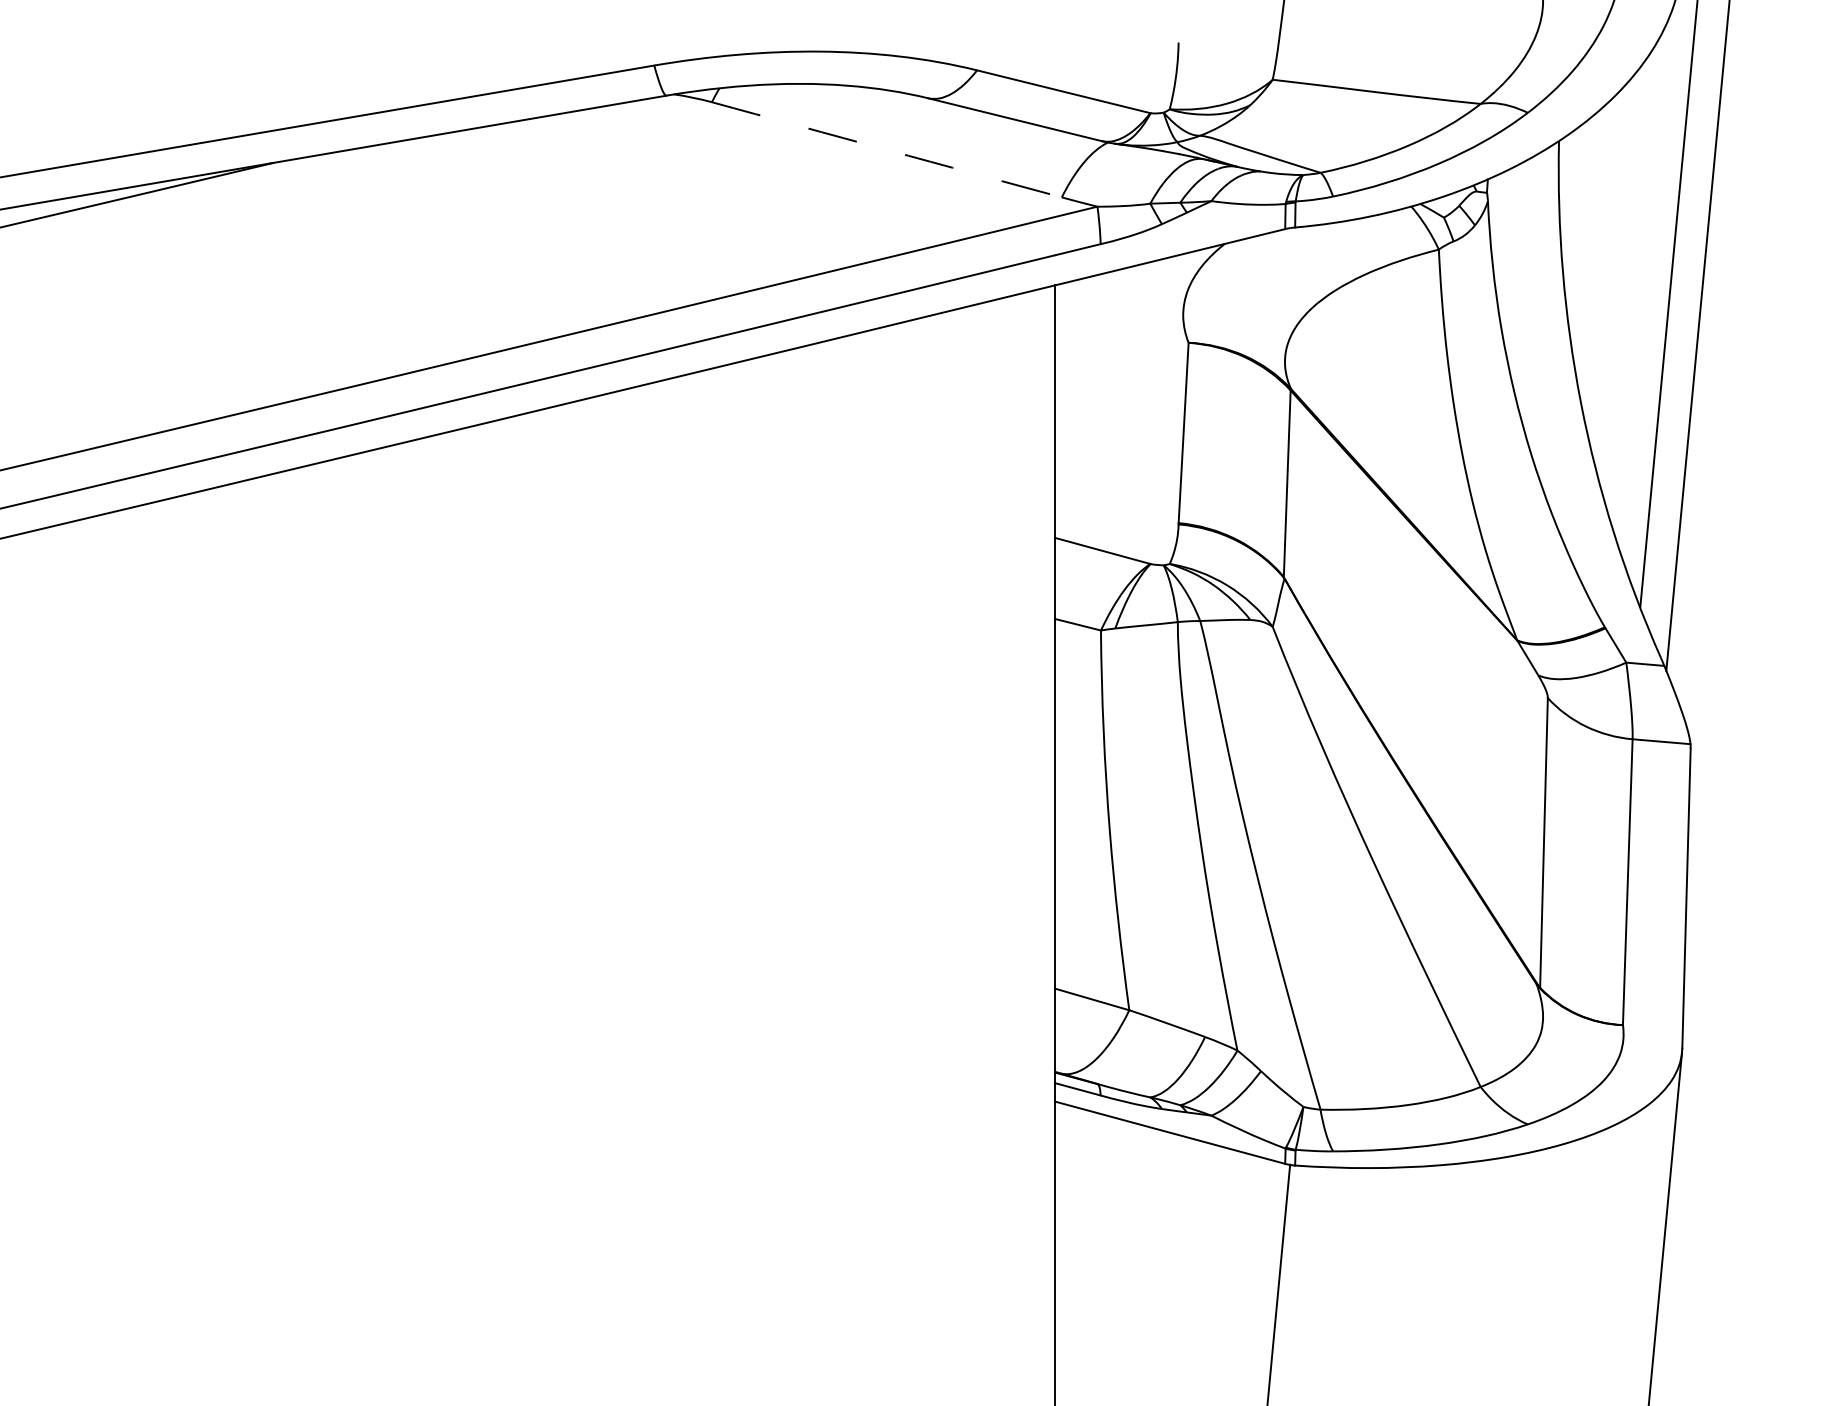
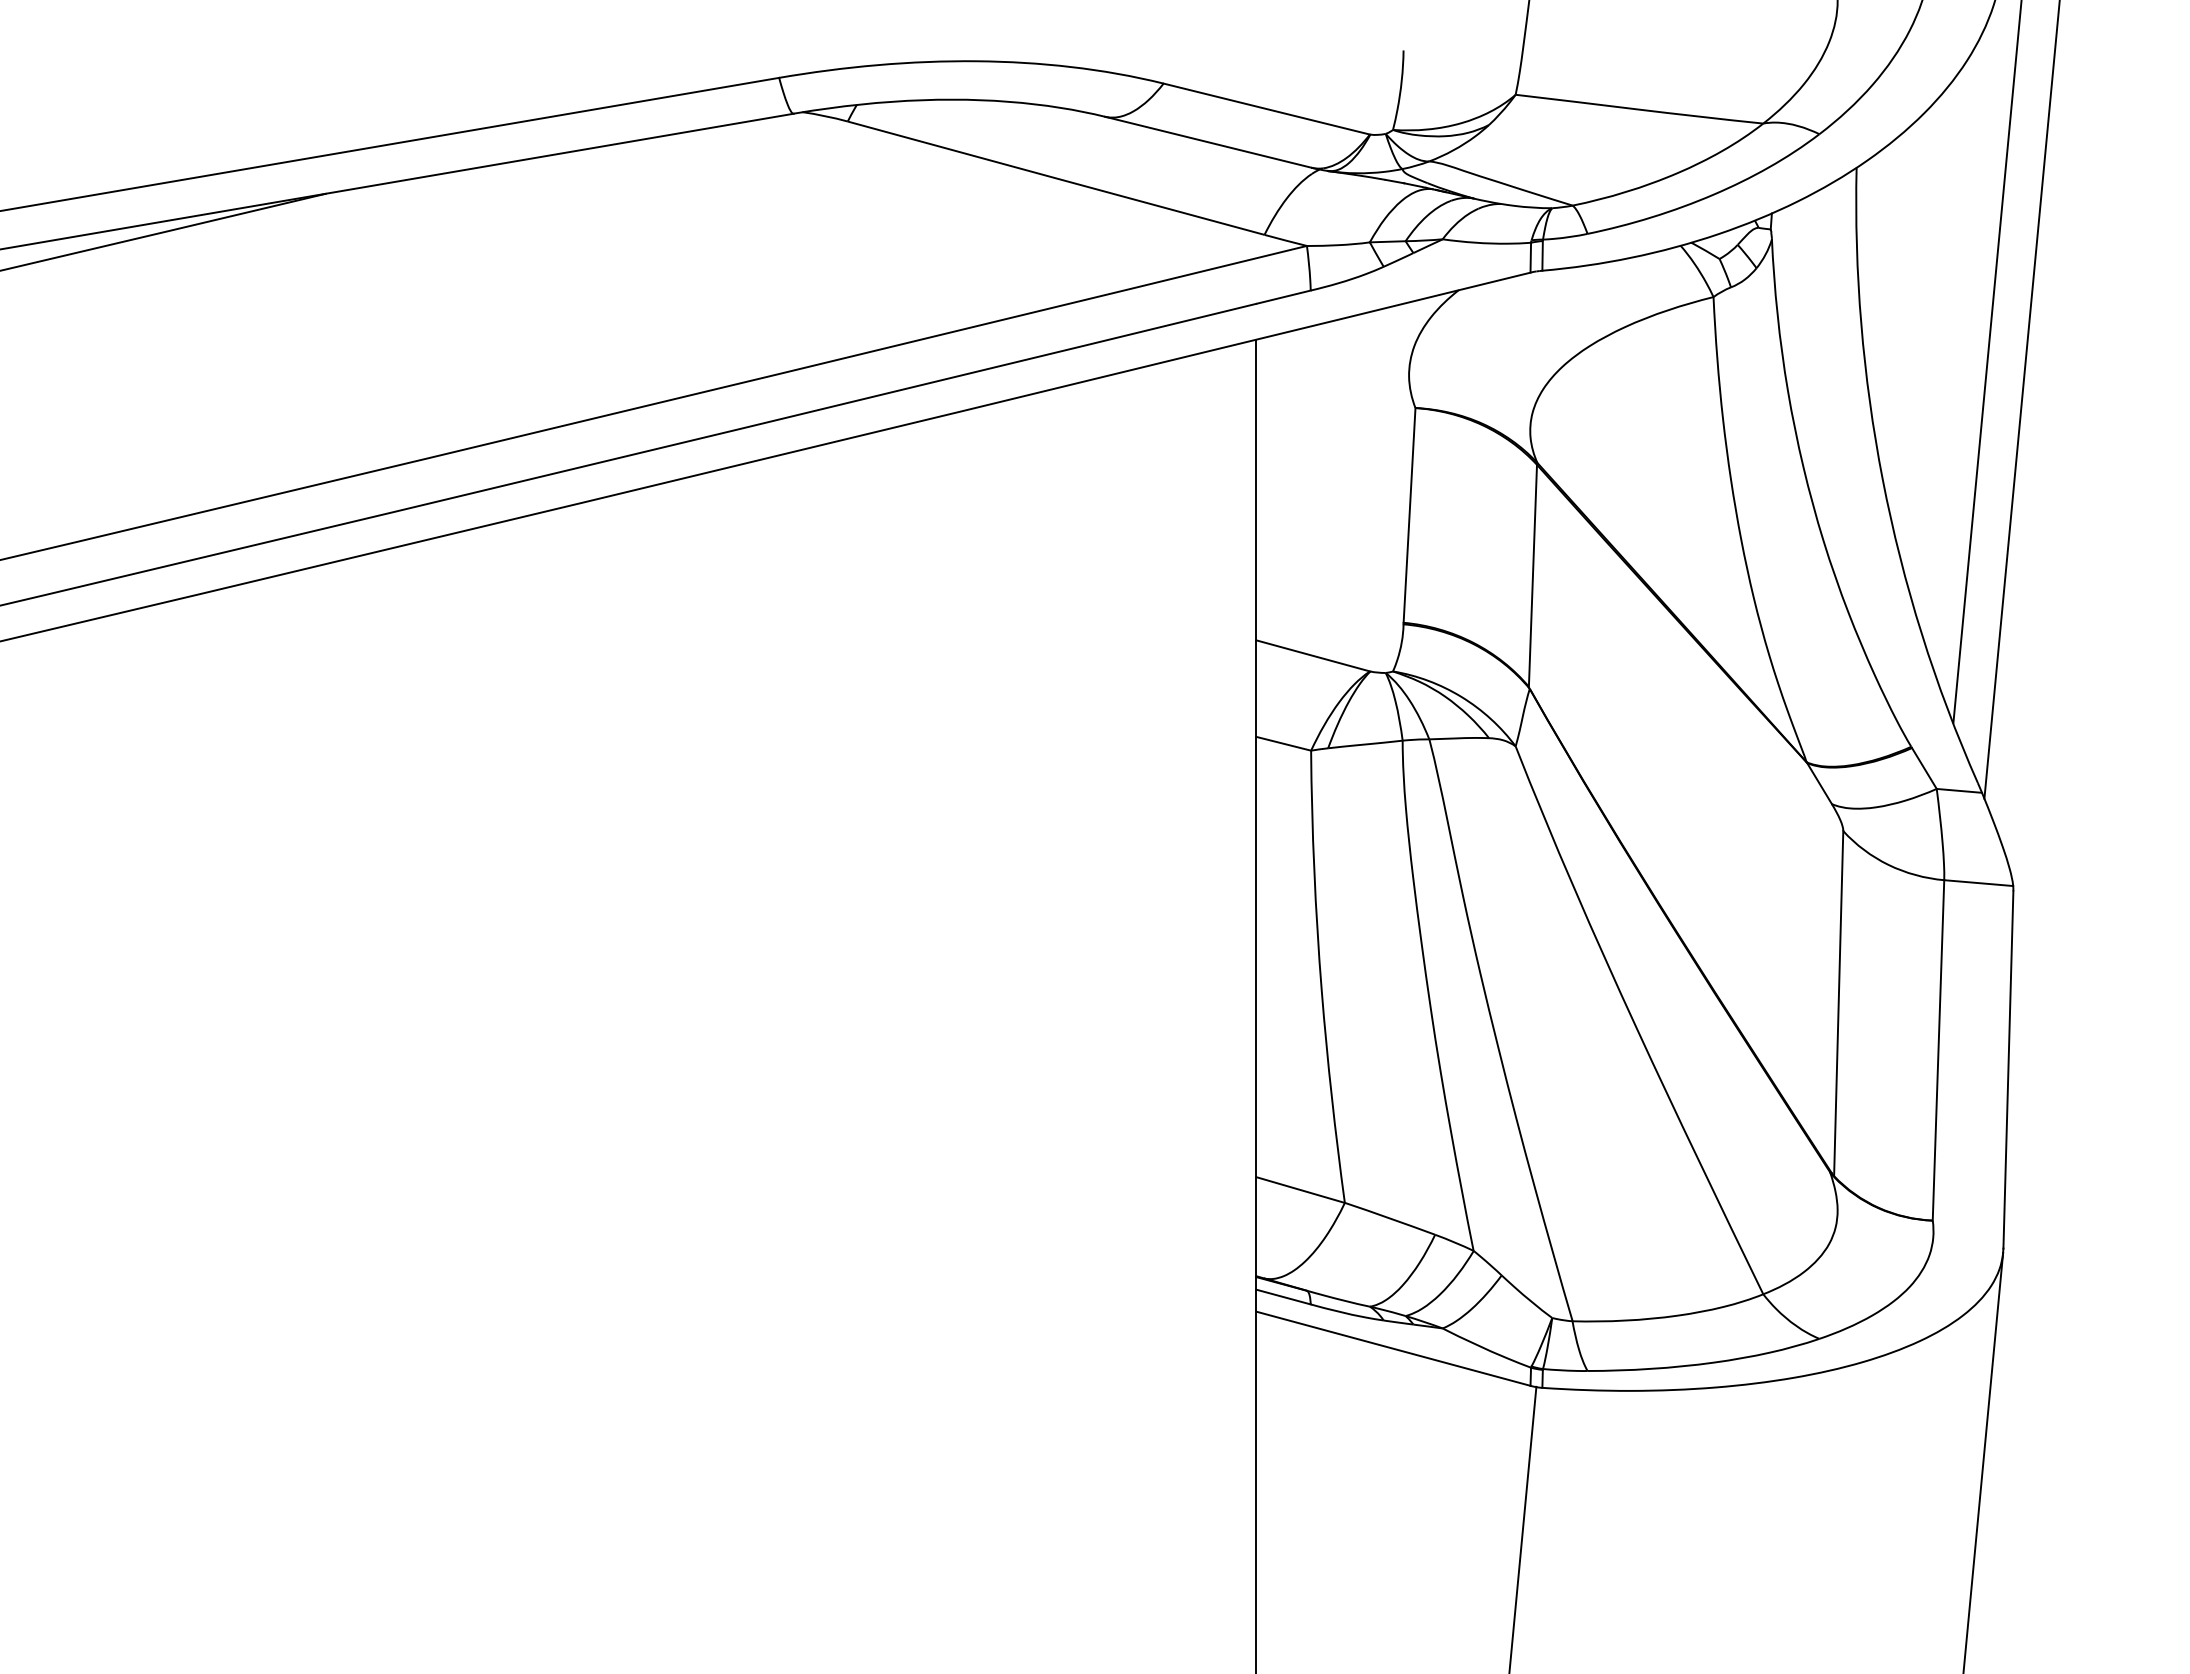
arc: (887, 150) -> (1056, 178), dashed -> solid

